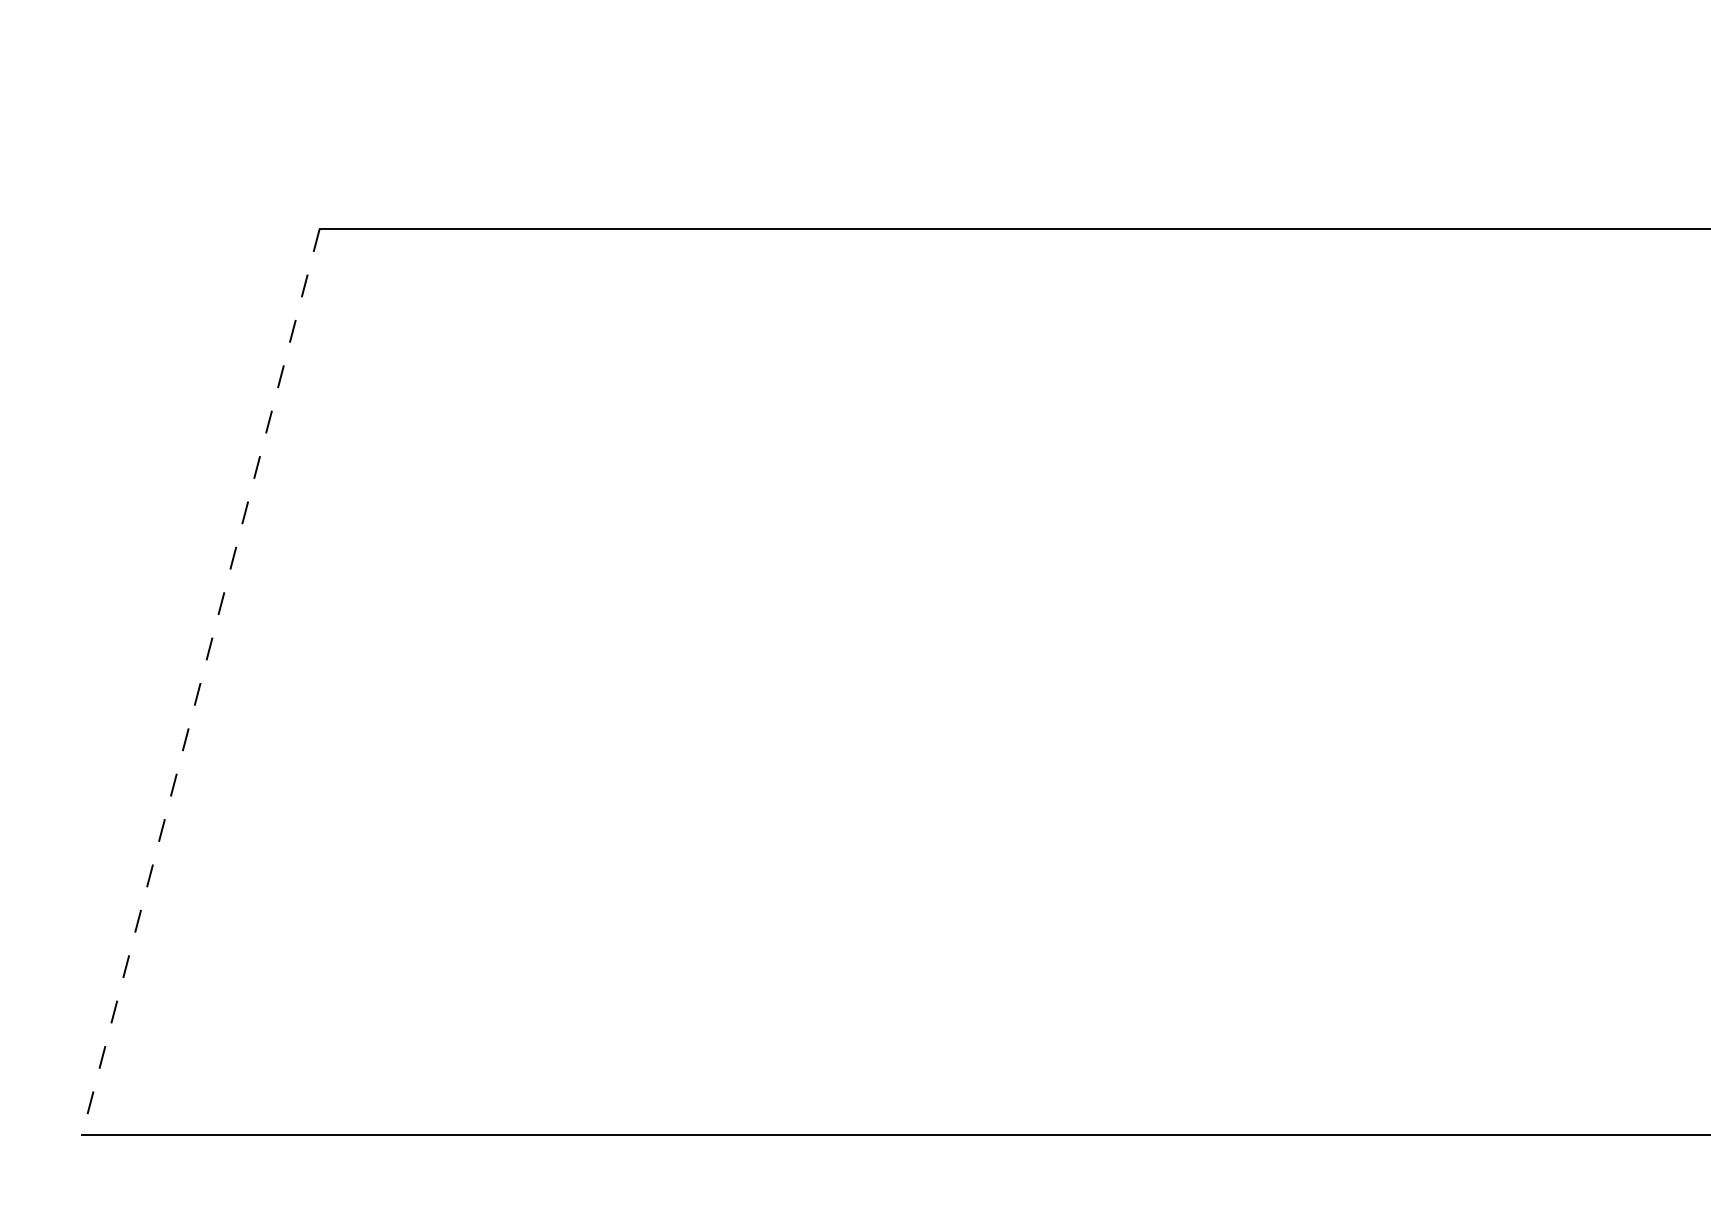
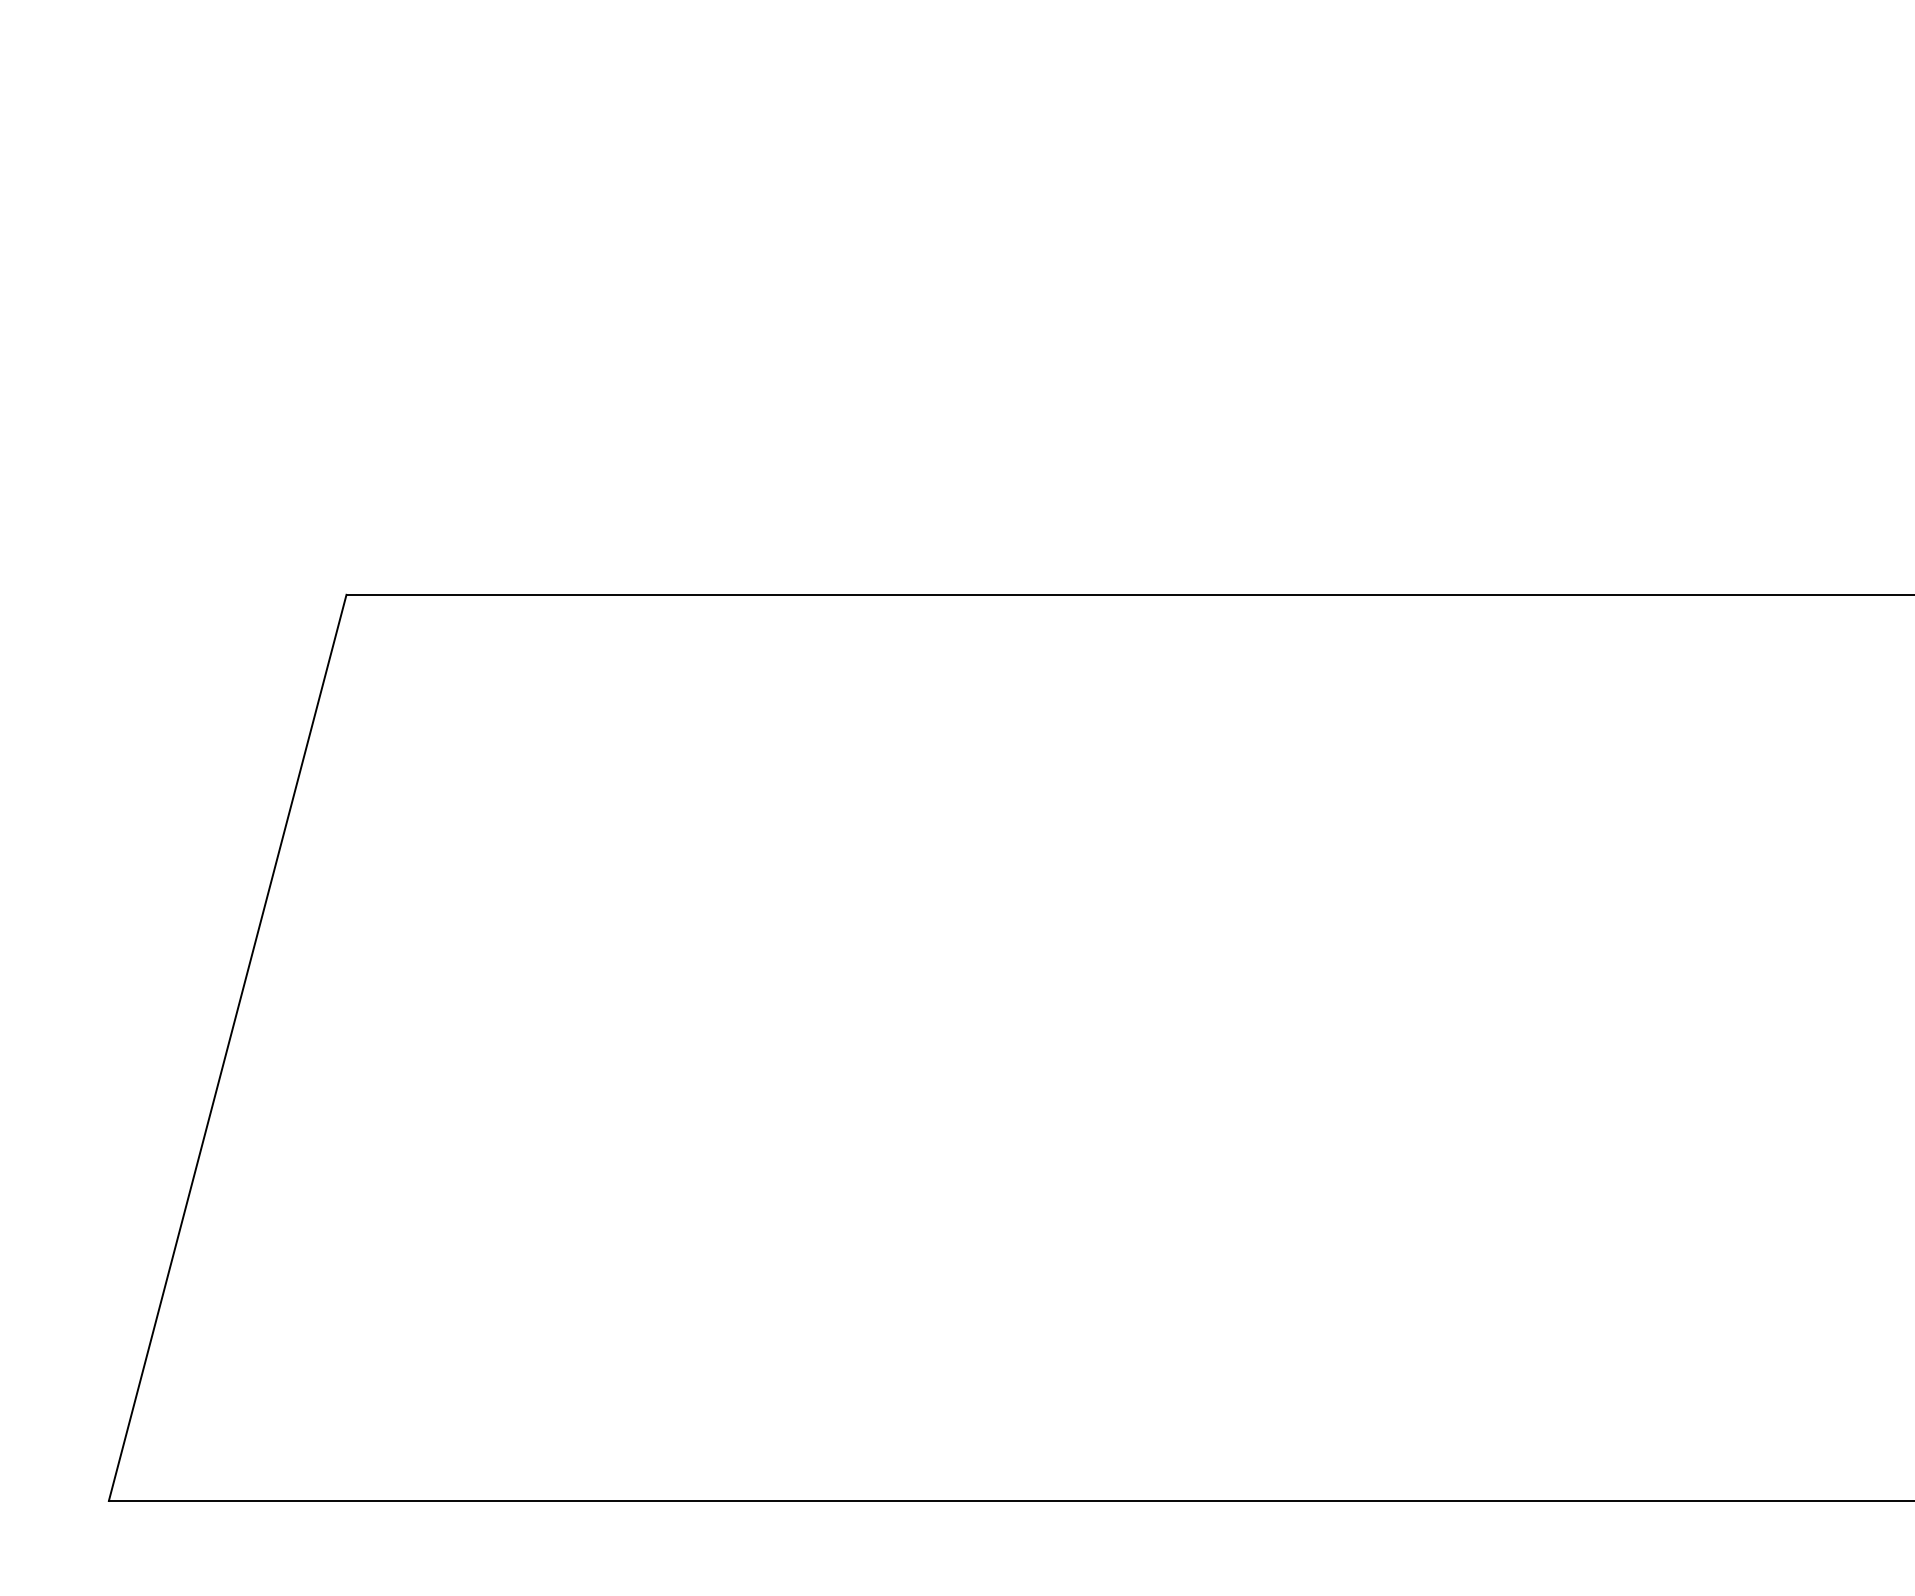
line: (200, 682) -> (227, 1048), dashed -> solid

